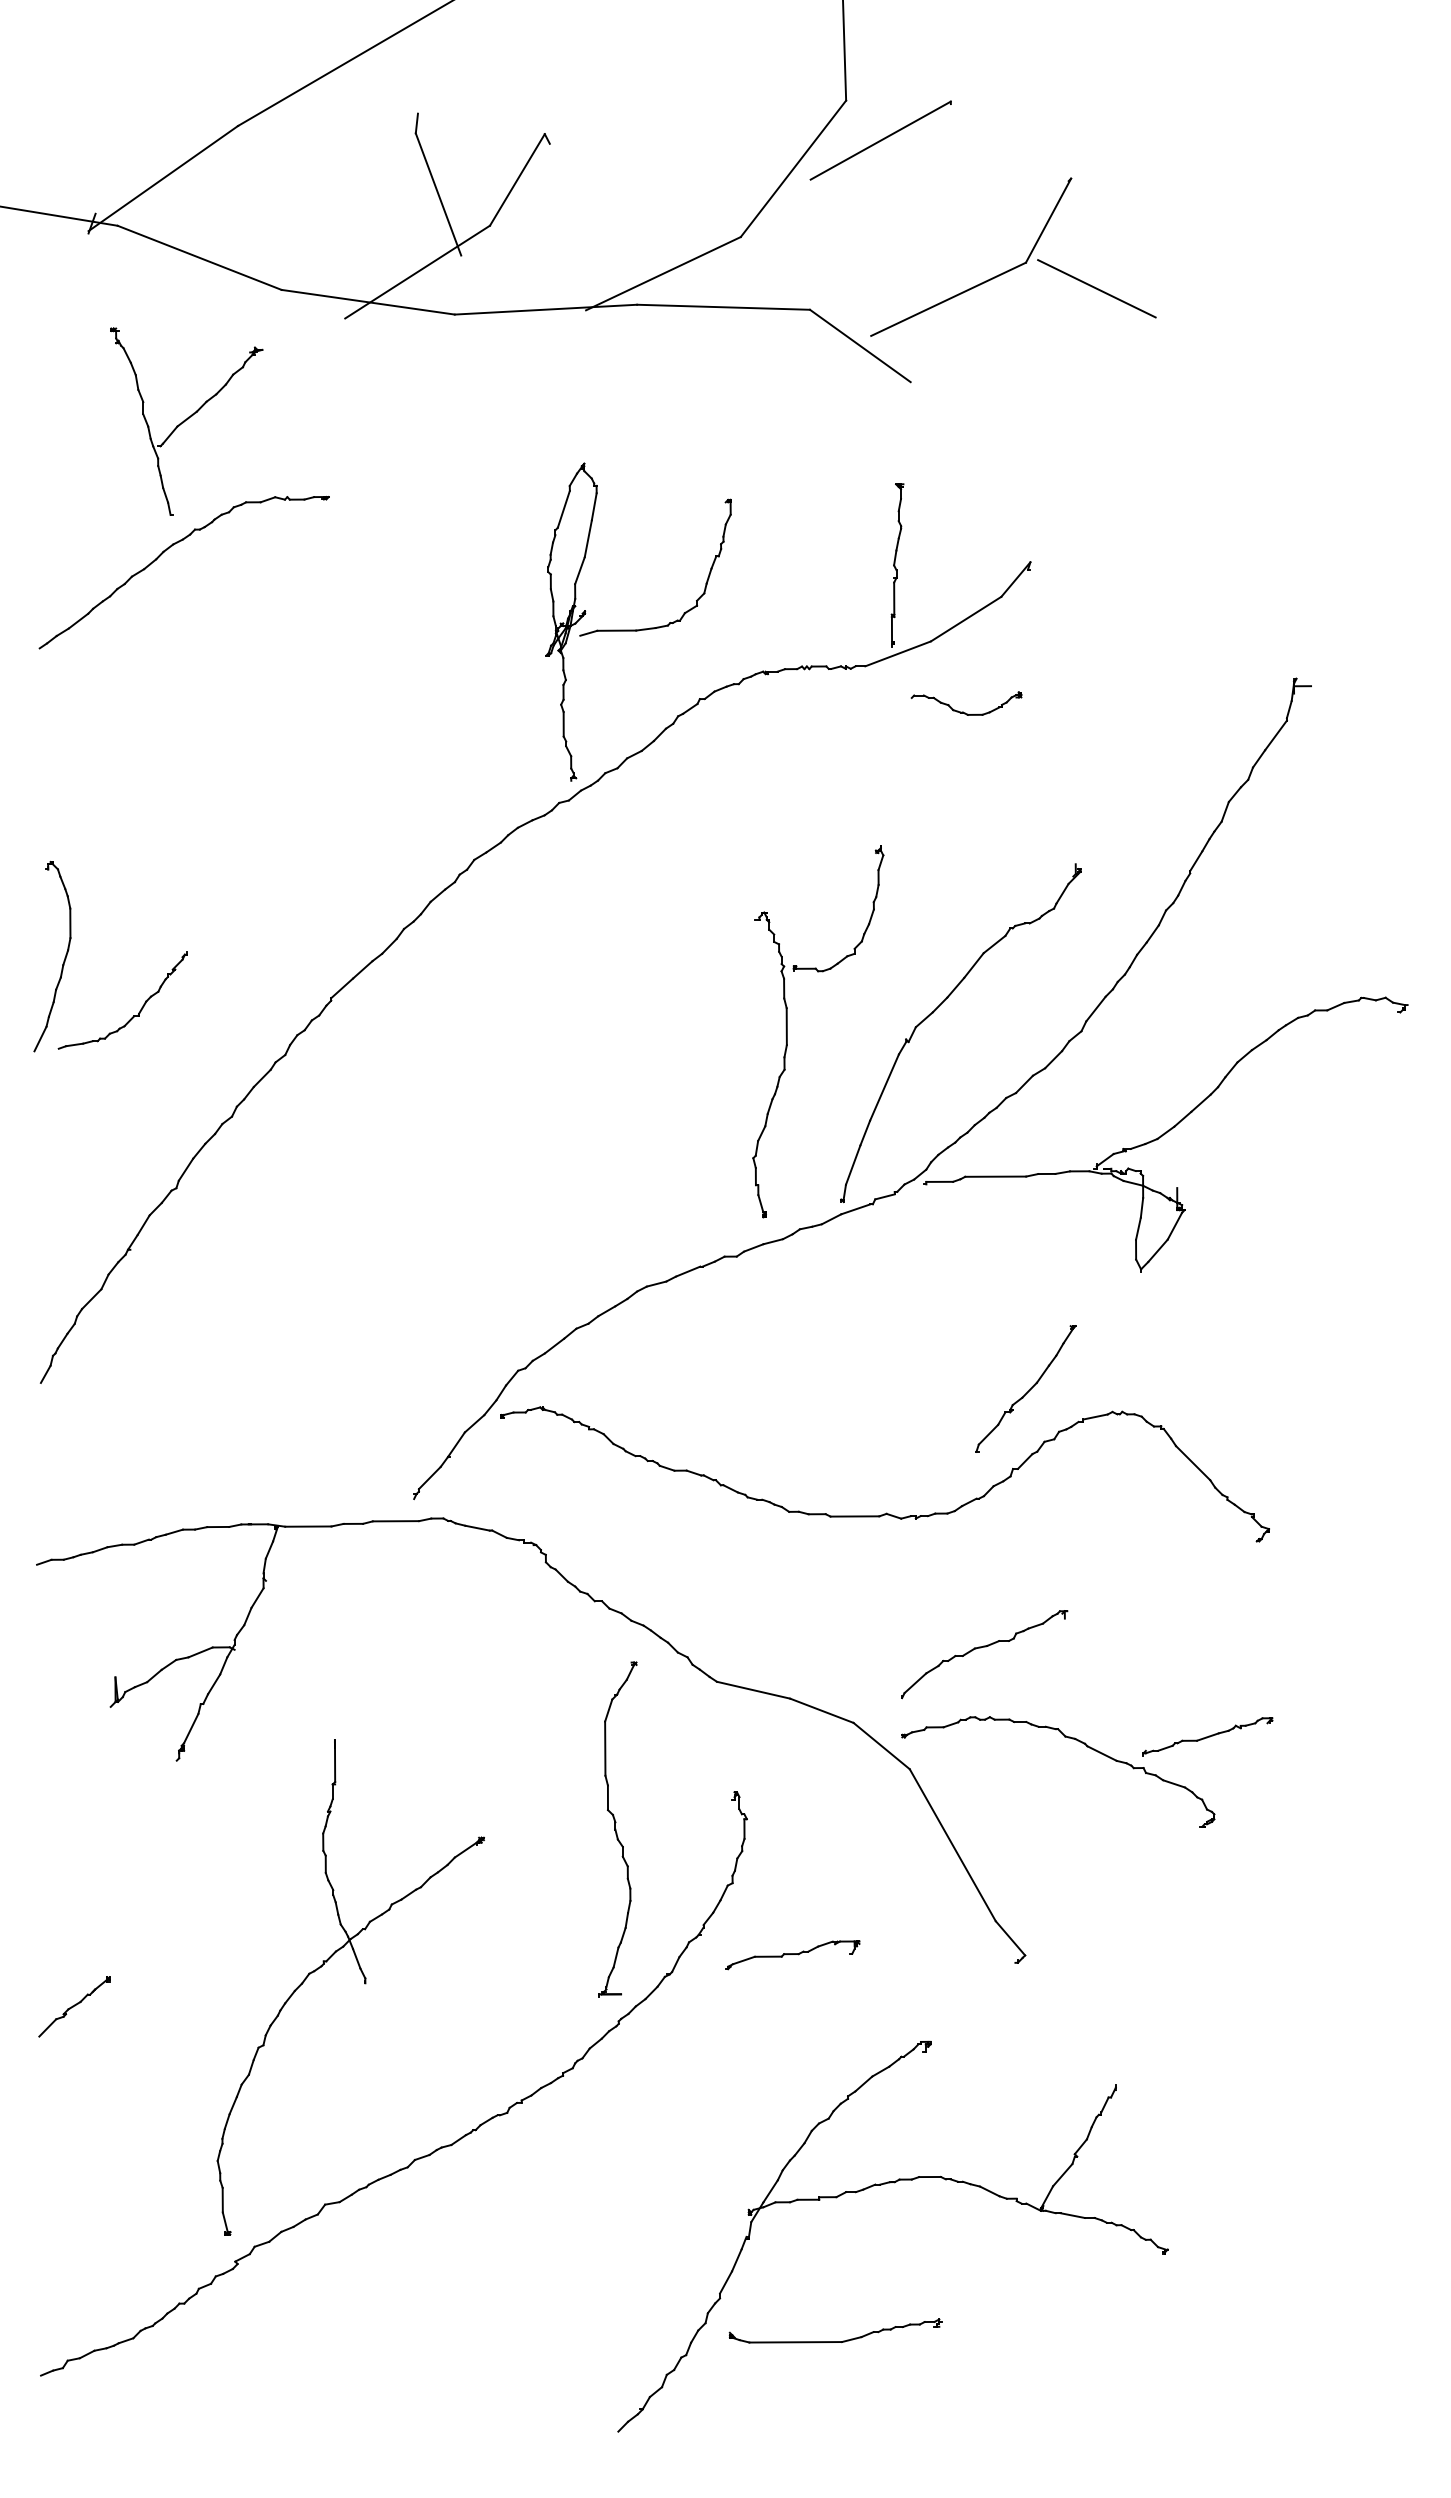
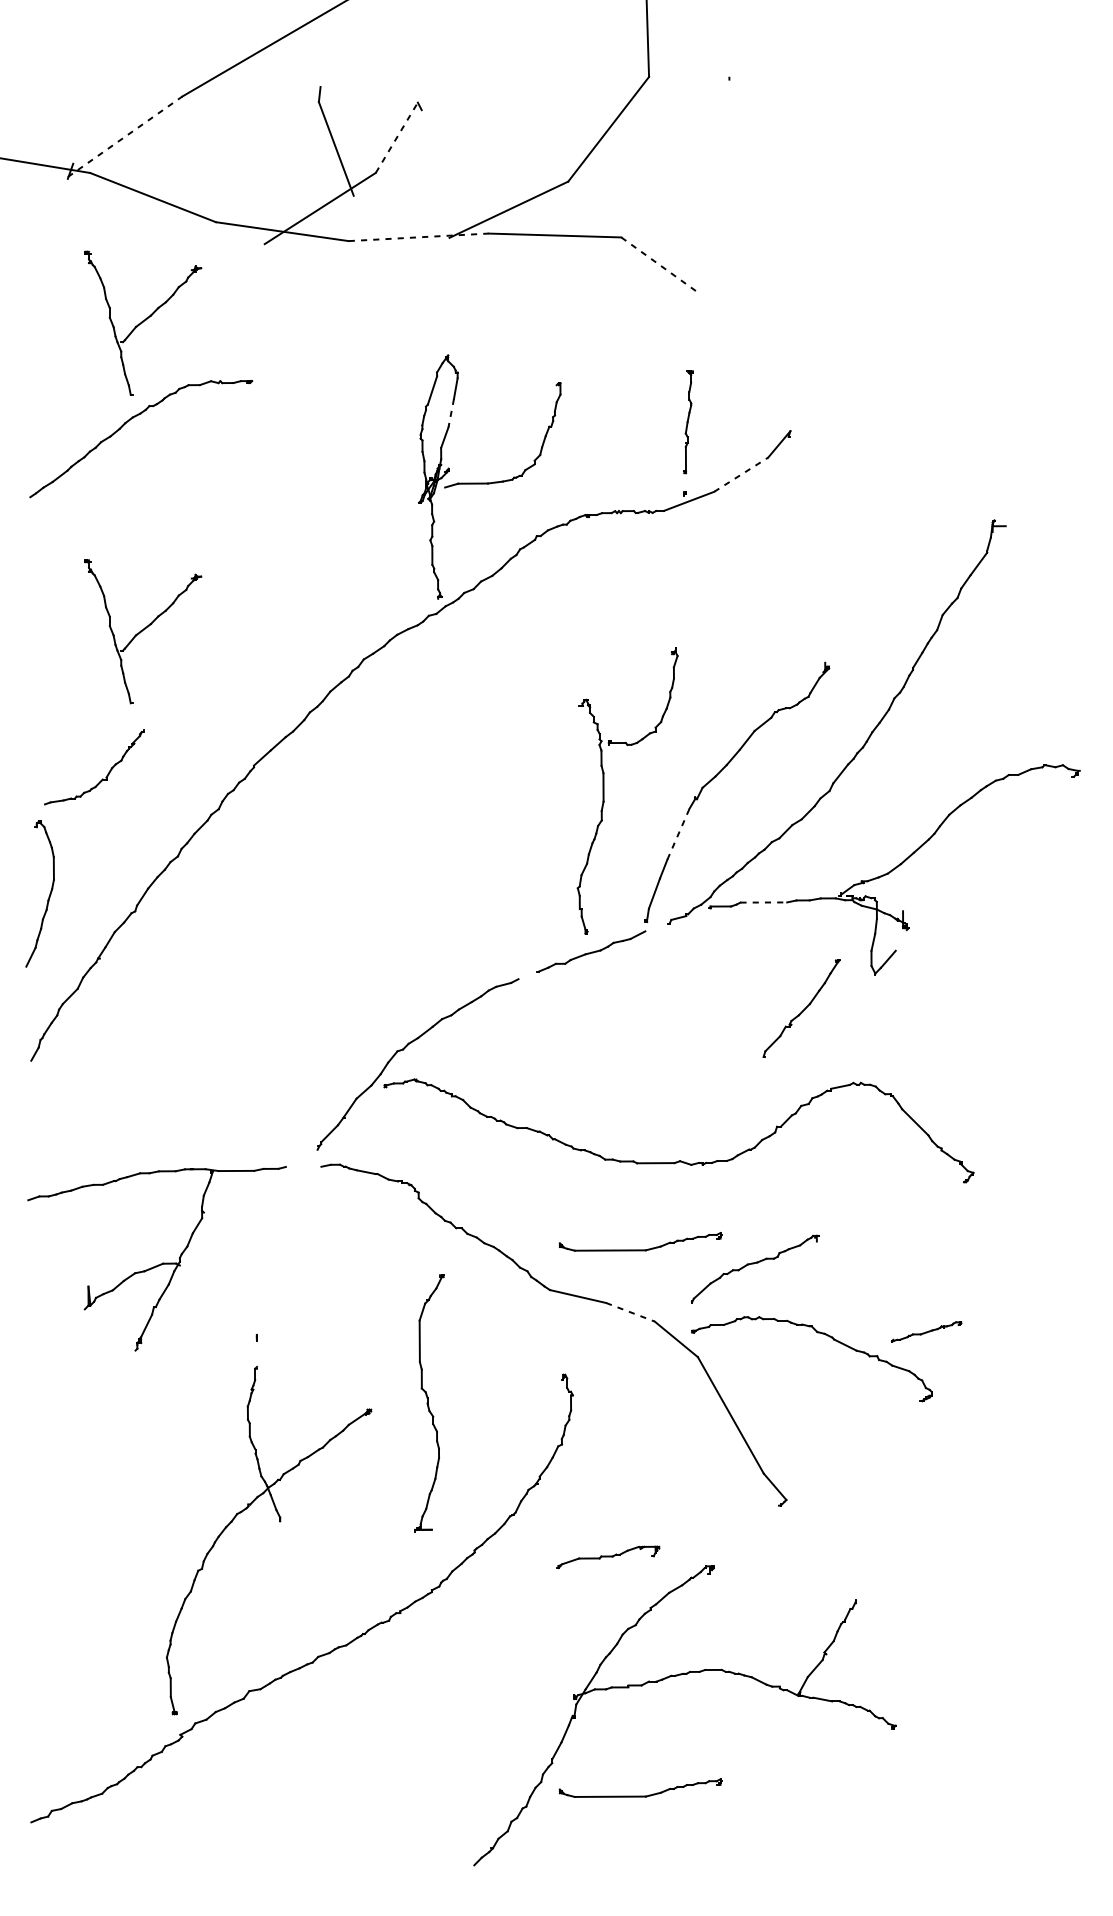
line: (880, 140) -> (675, 107), removed
line: (163, 178) -> (125, 136), solid -> dashed
line: (517, 179) -> (396, 137), solid -> dashed
part: (1017, 265) -> (780, 203), removed
line: (546, 309) -> (419, 237), solid -> dashed
line: (860, 345) -> (660, 264), solid -> dashed
line: (588, 538) -> (451, 412), solid -> dashed
line: (966, 619) -> (741, 475), solid -> dashed
line: (891, 629) -> (683, 482), removed
part: (963, 711) -> (739, 545), removed
part: (186, 823) -> (142, 631), added
part: (63, 960) -> (48, 897), moved
line: (884, 1087) -> (678, 834), solid -> dashed
line: (996, 1176) -> (764, 902), solid -> dashed
line: (855, 1209) -> (656, 927), removed
line: (1174, 1225) -> (900, 939), removed
line: (687, 1271) -> (527, 975), removed
part: (1025, 1388) -> (801, 1008), moved
line: (395, 1521) -> (303, 1167), removed
part: (835, 1629) -> (640, 1249), added
line: (821, 1710) -> (630, 1312), solid -> dashed
part: (1207, 1736) -> (926, 1332), size x0.7
line: (335, 1763) -> (257, 1352), removed
part: (617, 1829) -> (429, 1403), moved
part: (792, 1955) -> (607, 1557), moved
part: (74, 2006) -> (57, 1539), removed

